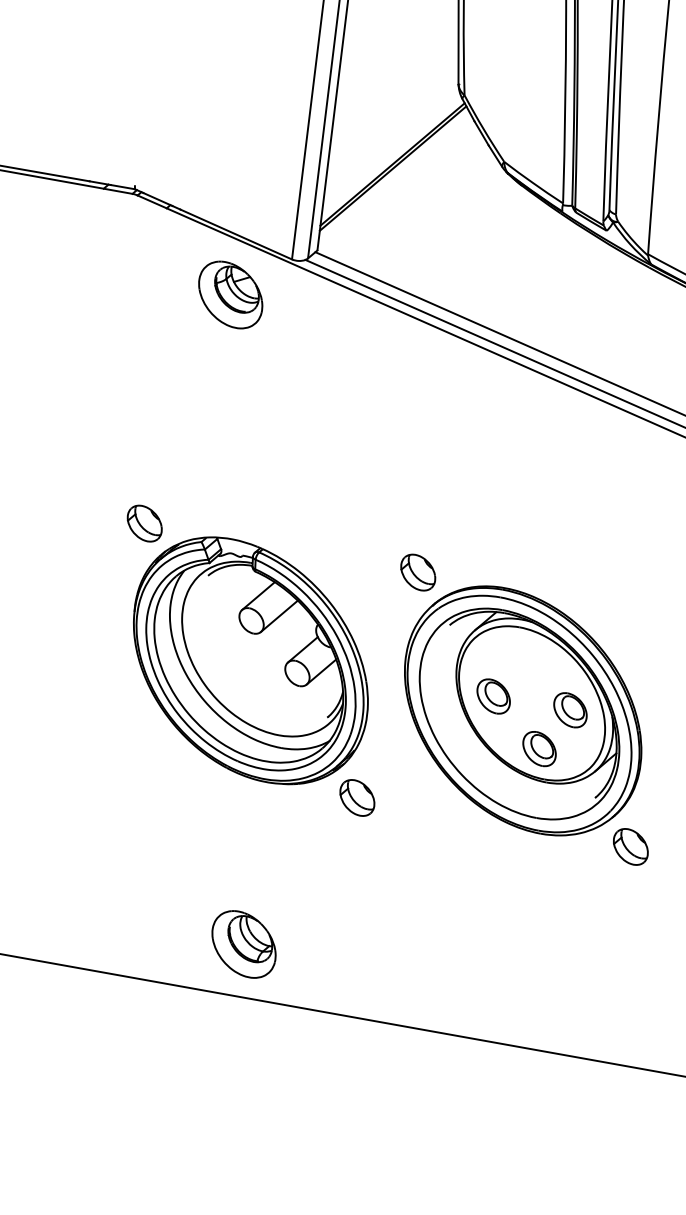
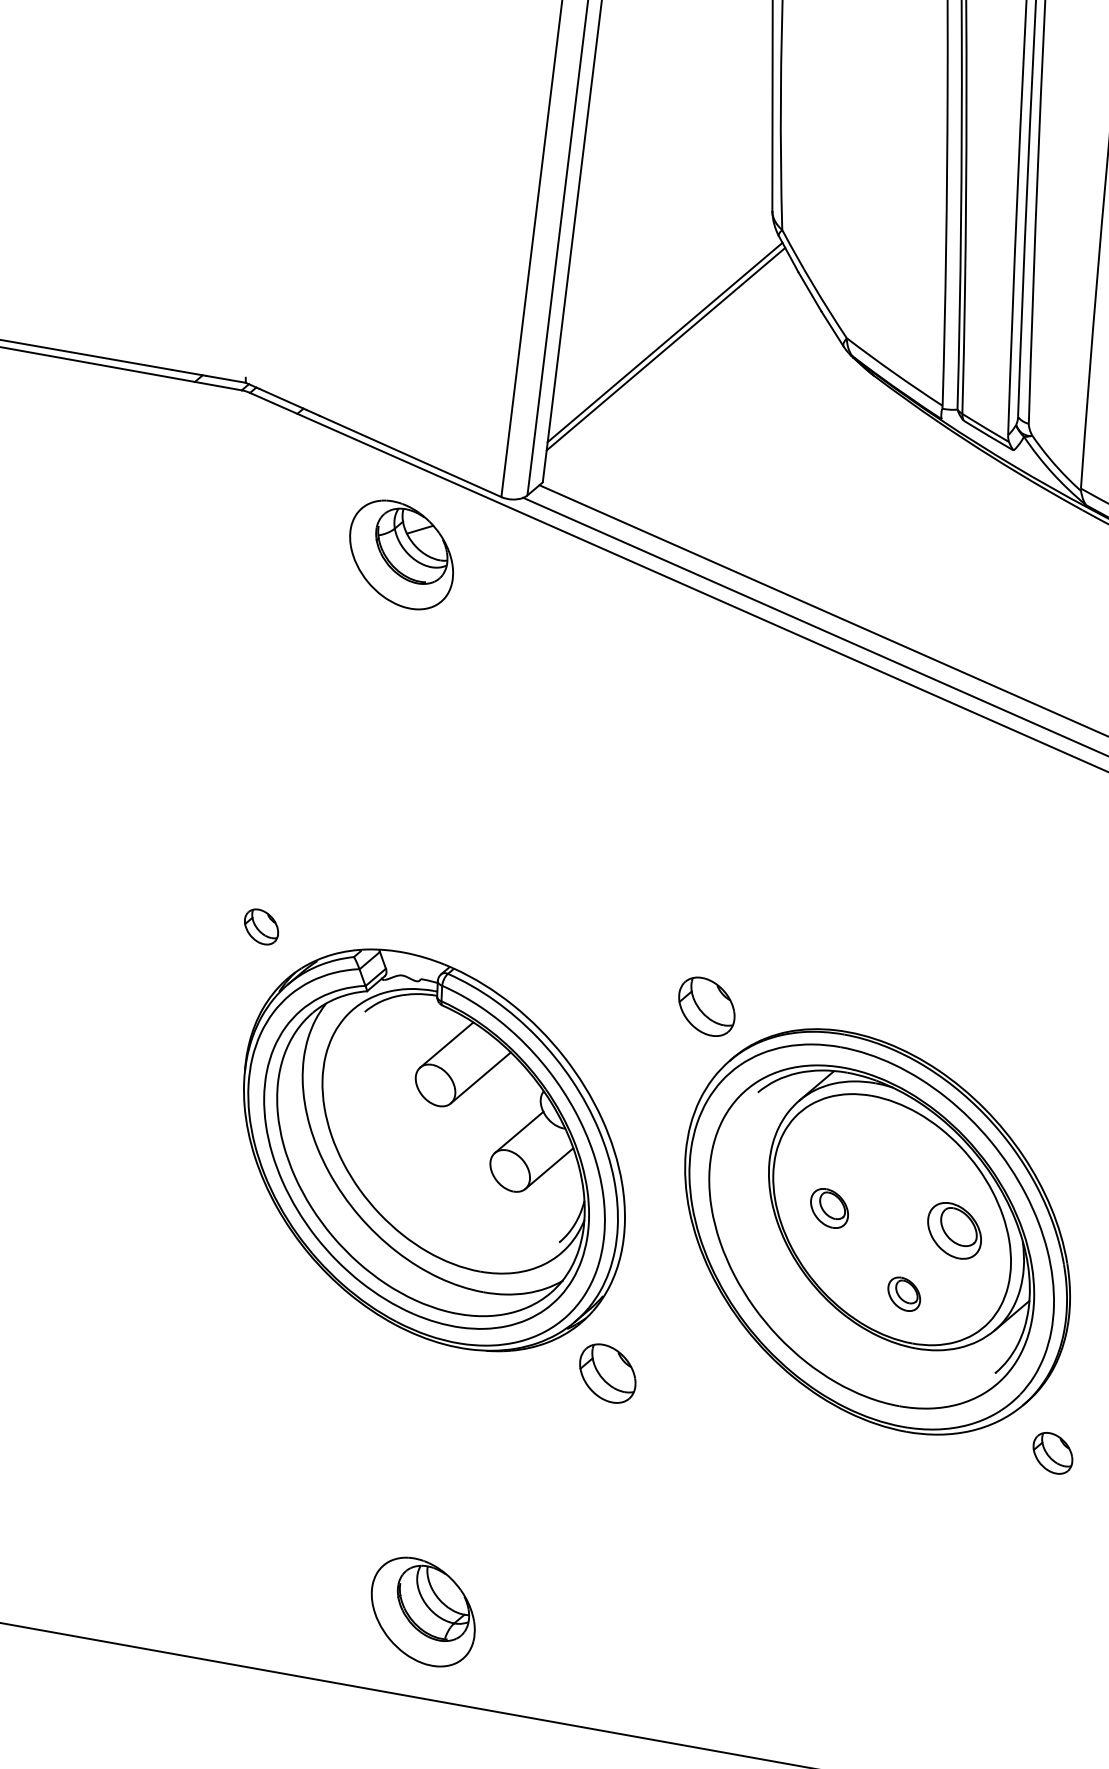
part: (144, 523) -> (261, 926), size x0.6
part: (493, 696) -> (829, 1208), size x0.7
part: (539, 749) -> (904, 1294), size x0.6
part: (630, 846) -> (1052, 1452), size x0.7

